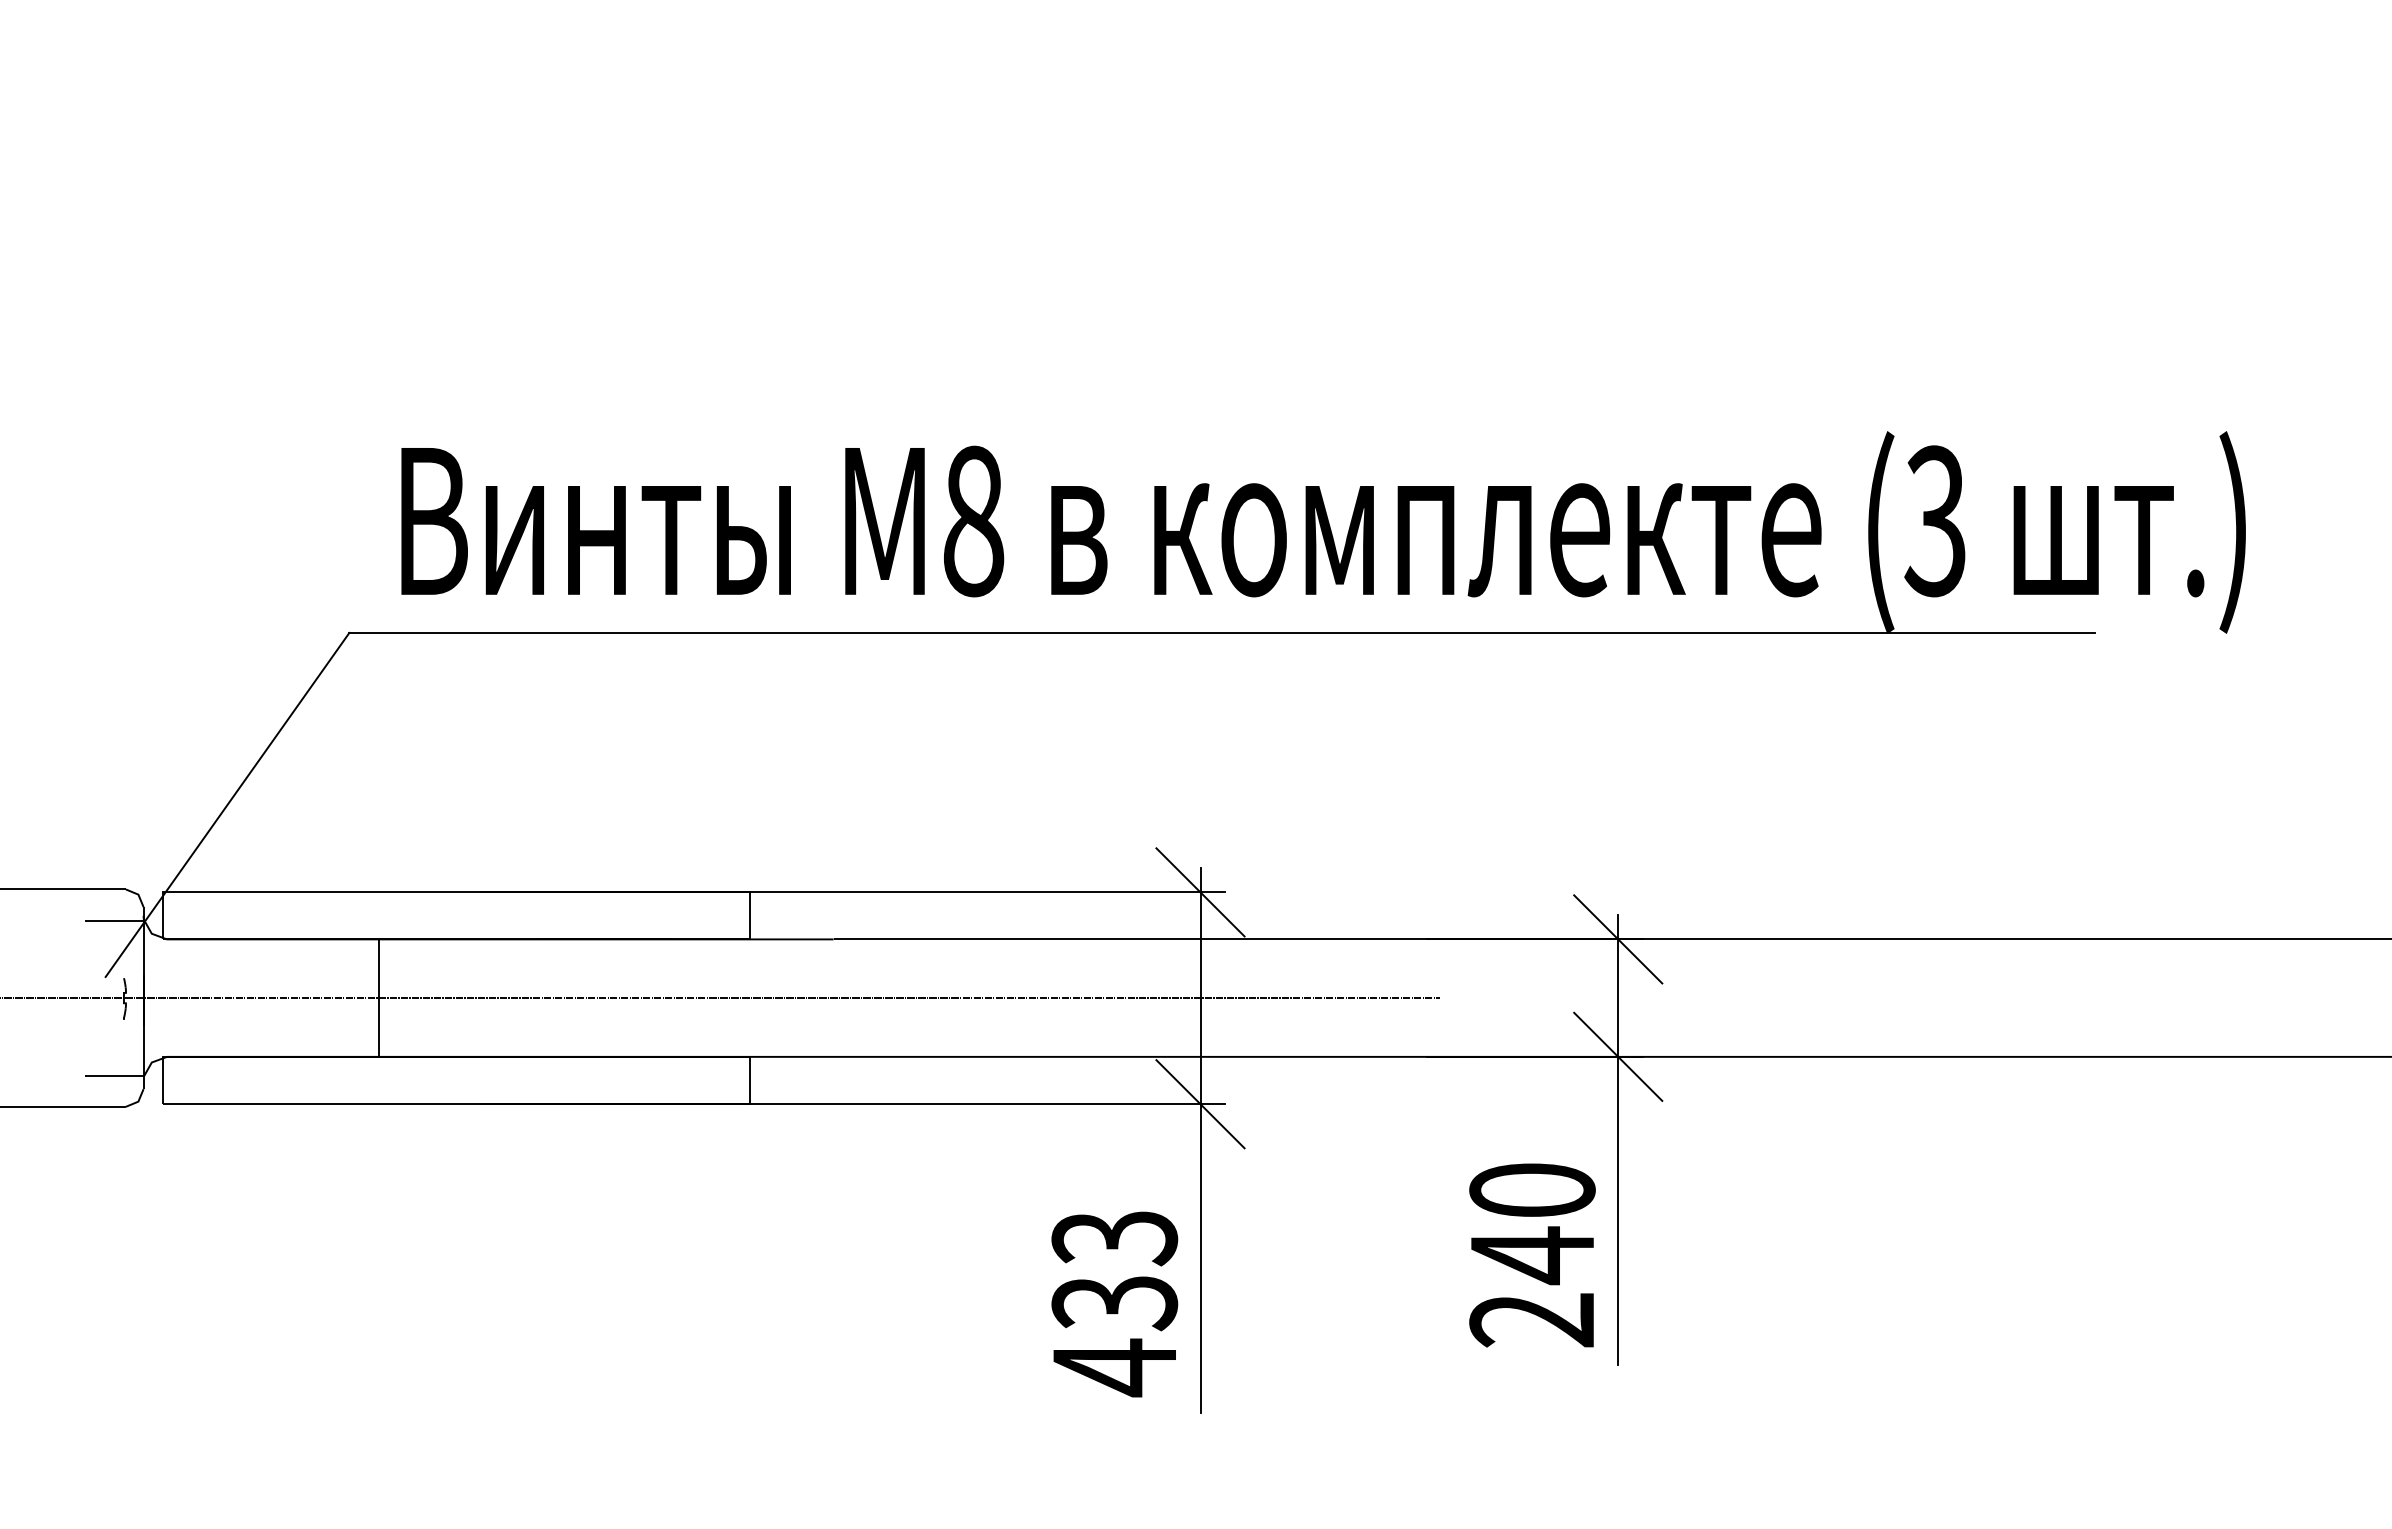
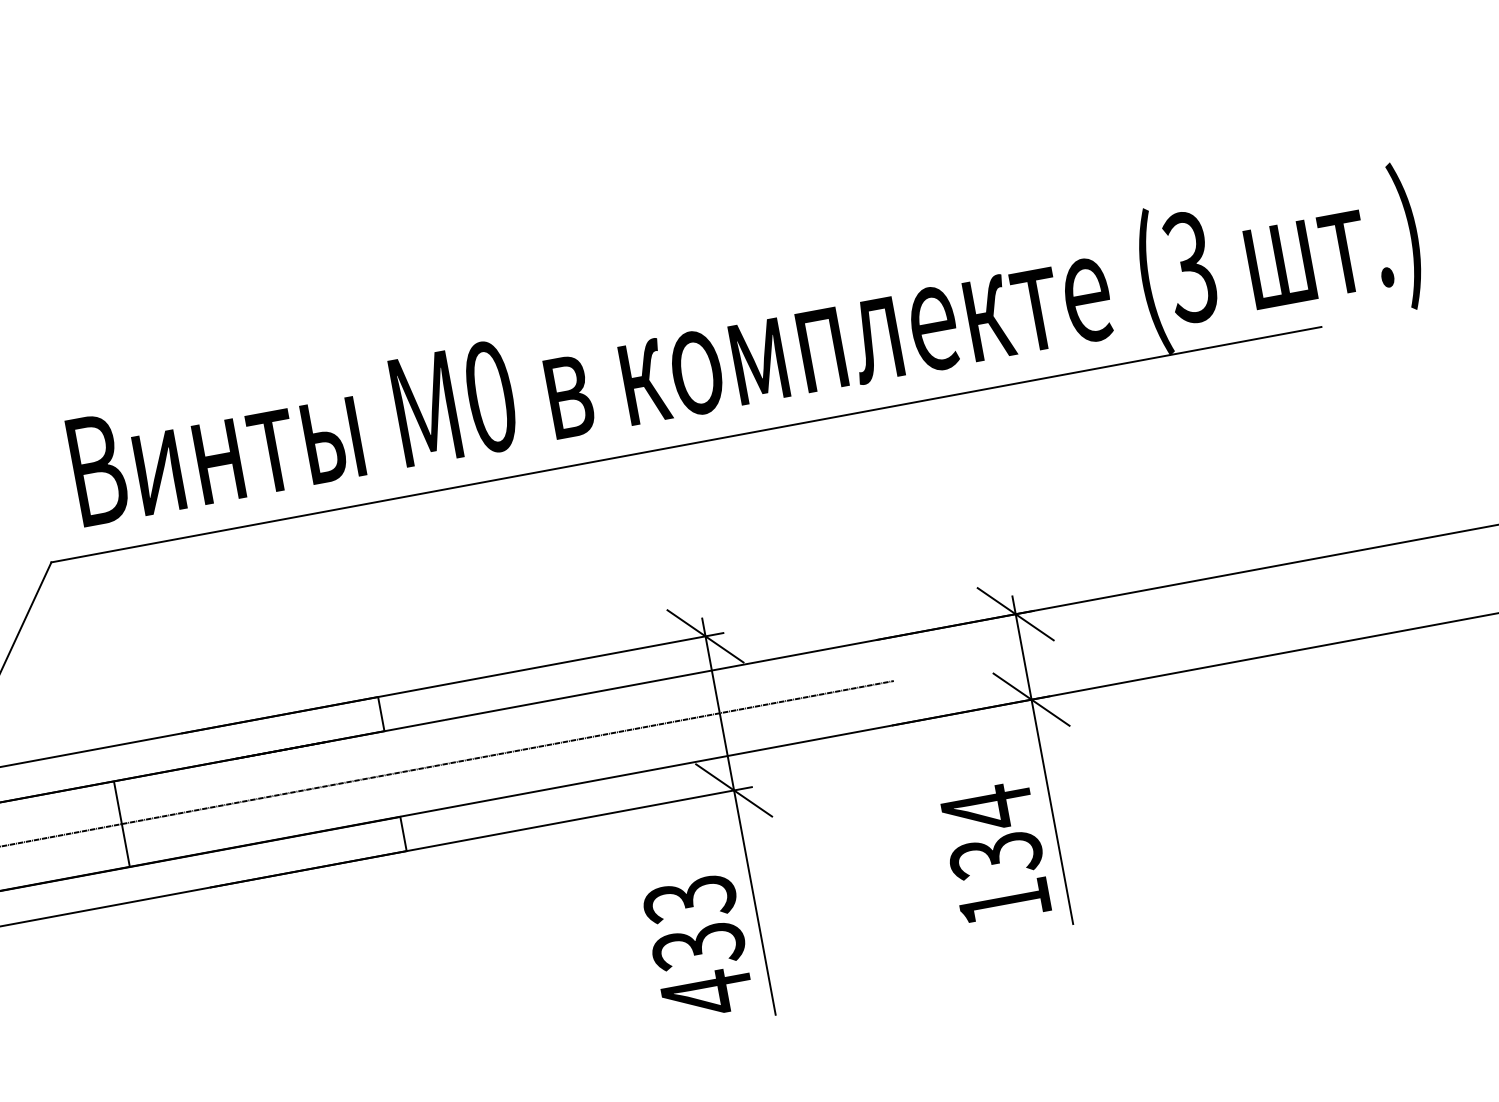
text: (973, 521) -> (490, 397), 8 -> 0
text: (1532, 1254) -> (995, 855), 240 -> 134

